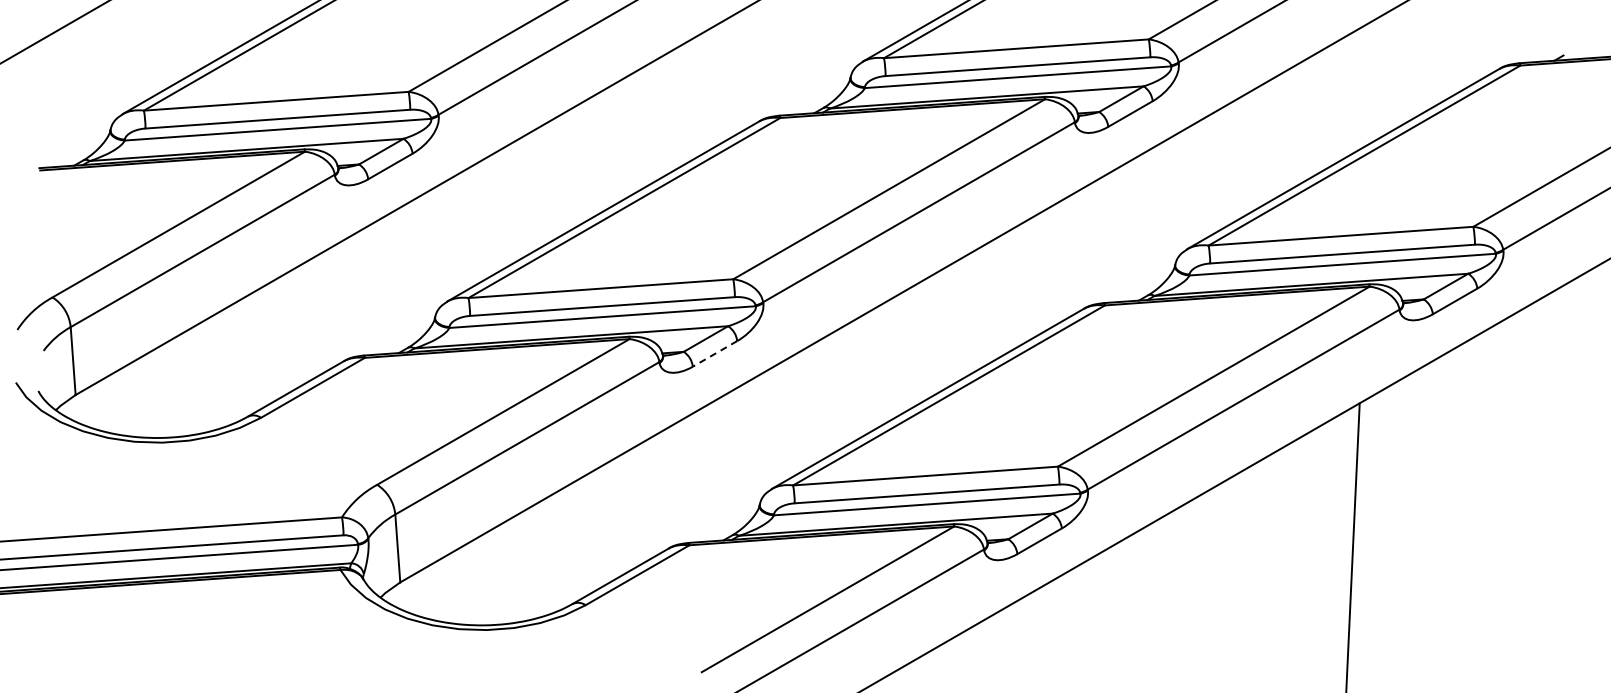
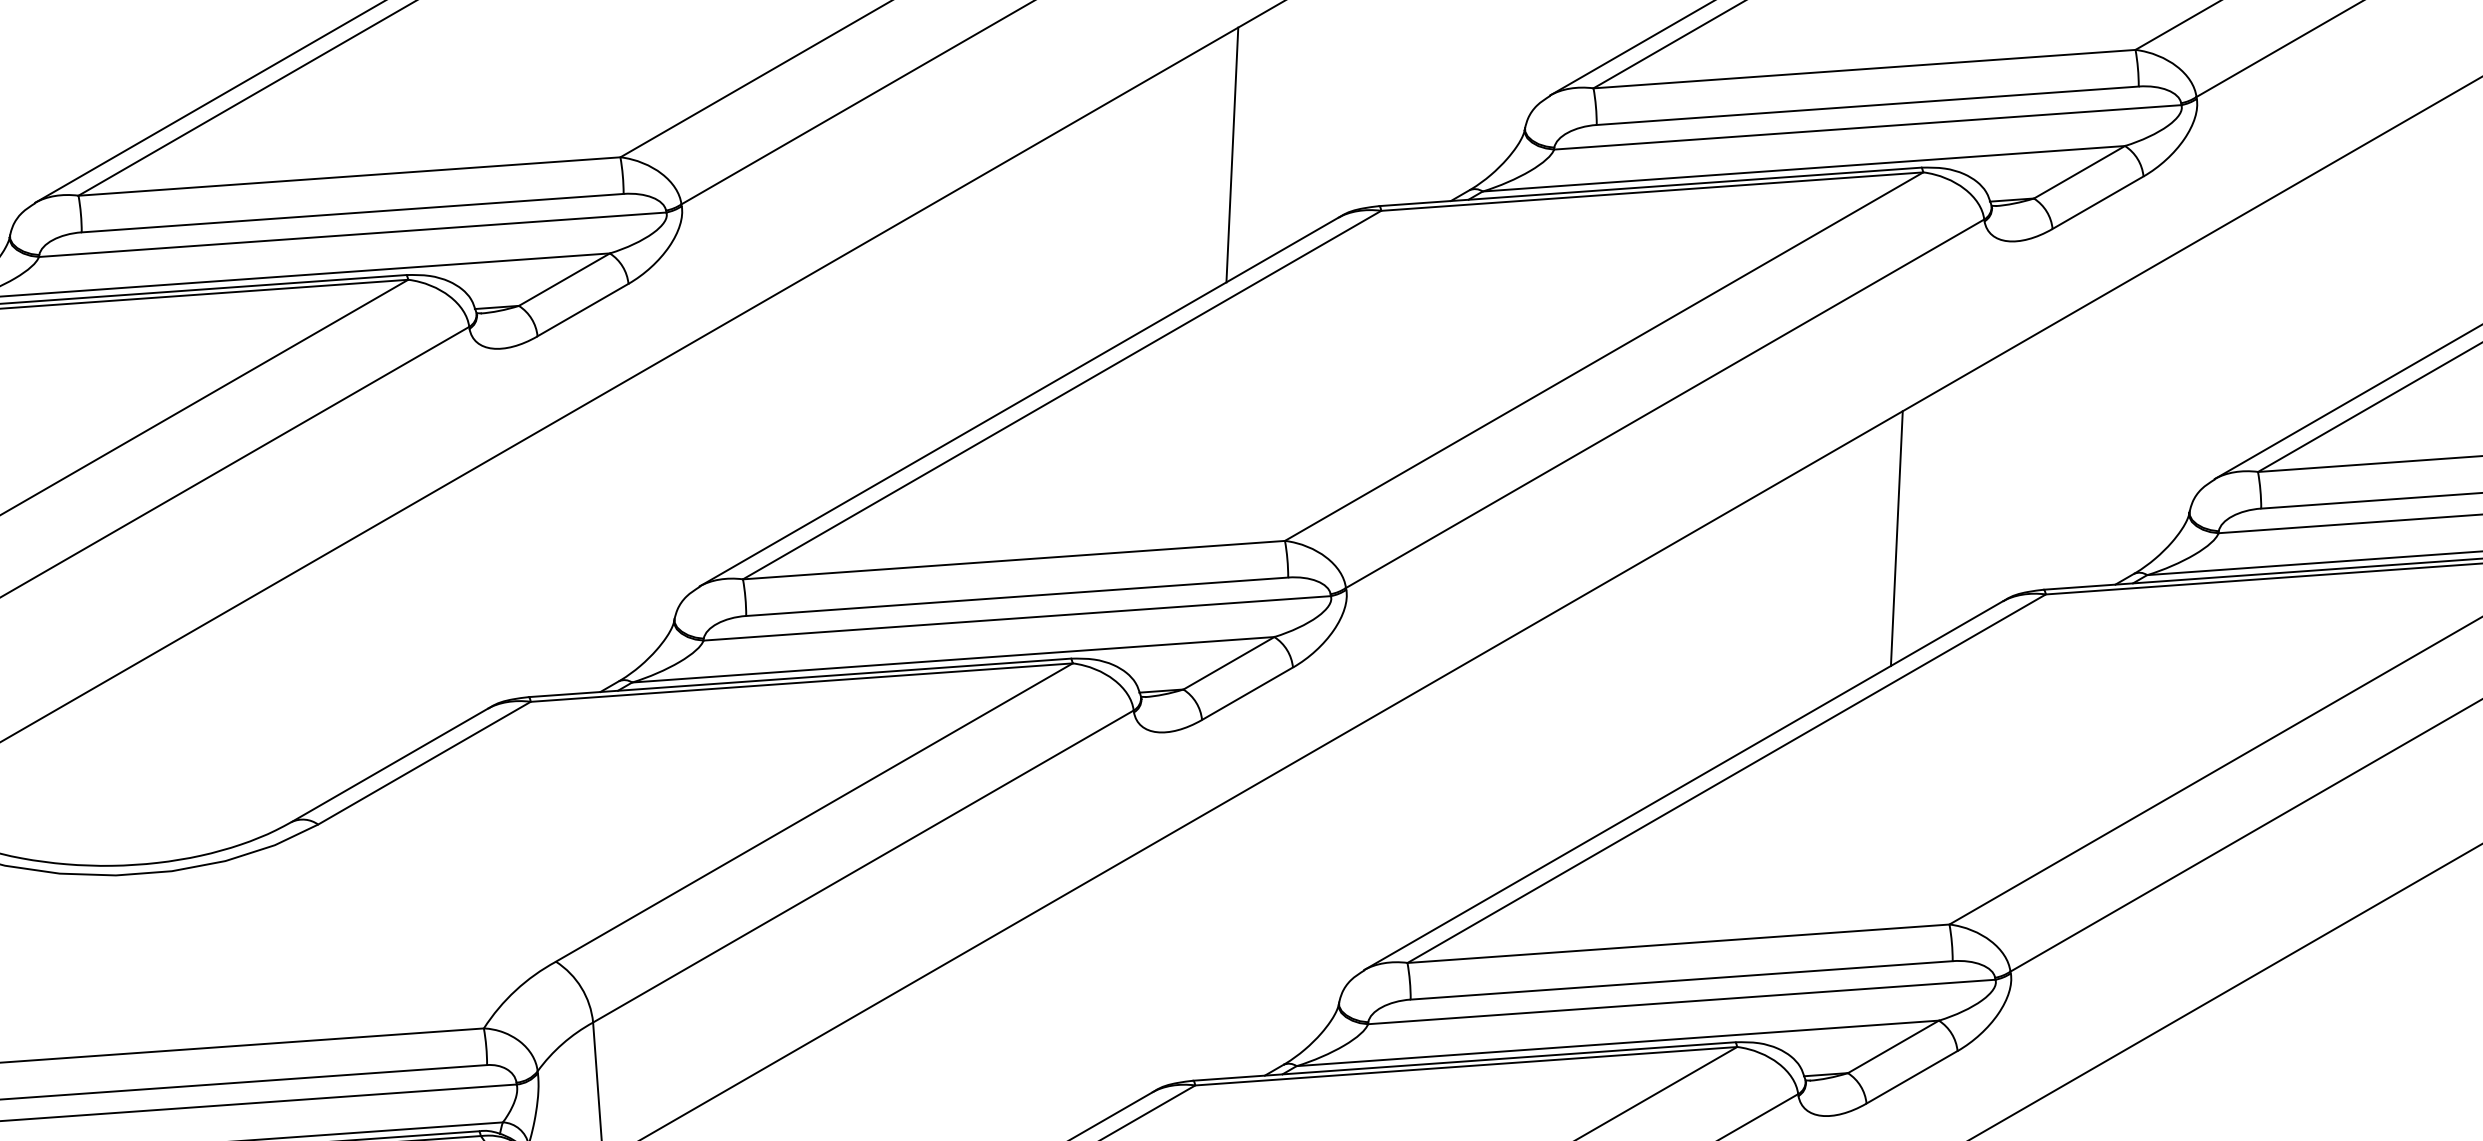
line: (707, 90) -> (1232, 154), added
line: (1032, 277) -> (1897, 537), added
line: (715, 353) -> (1248, 692), dashed -> solid

